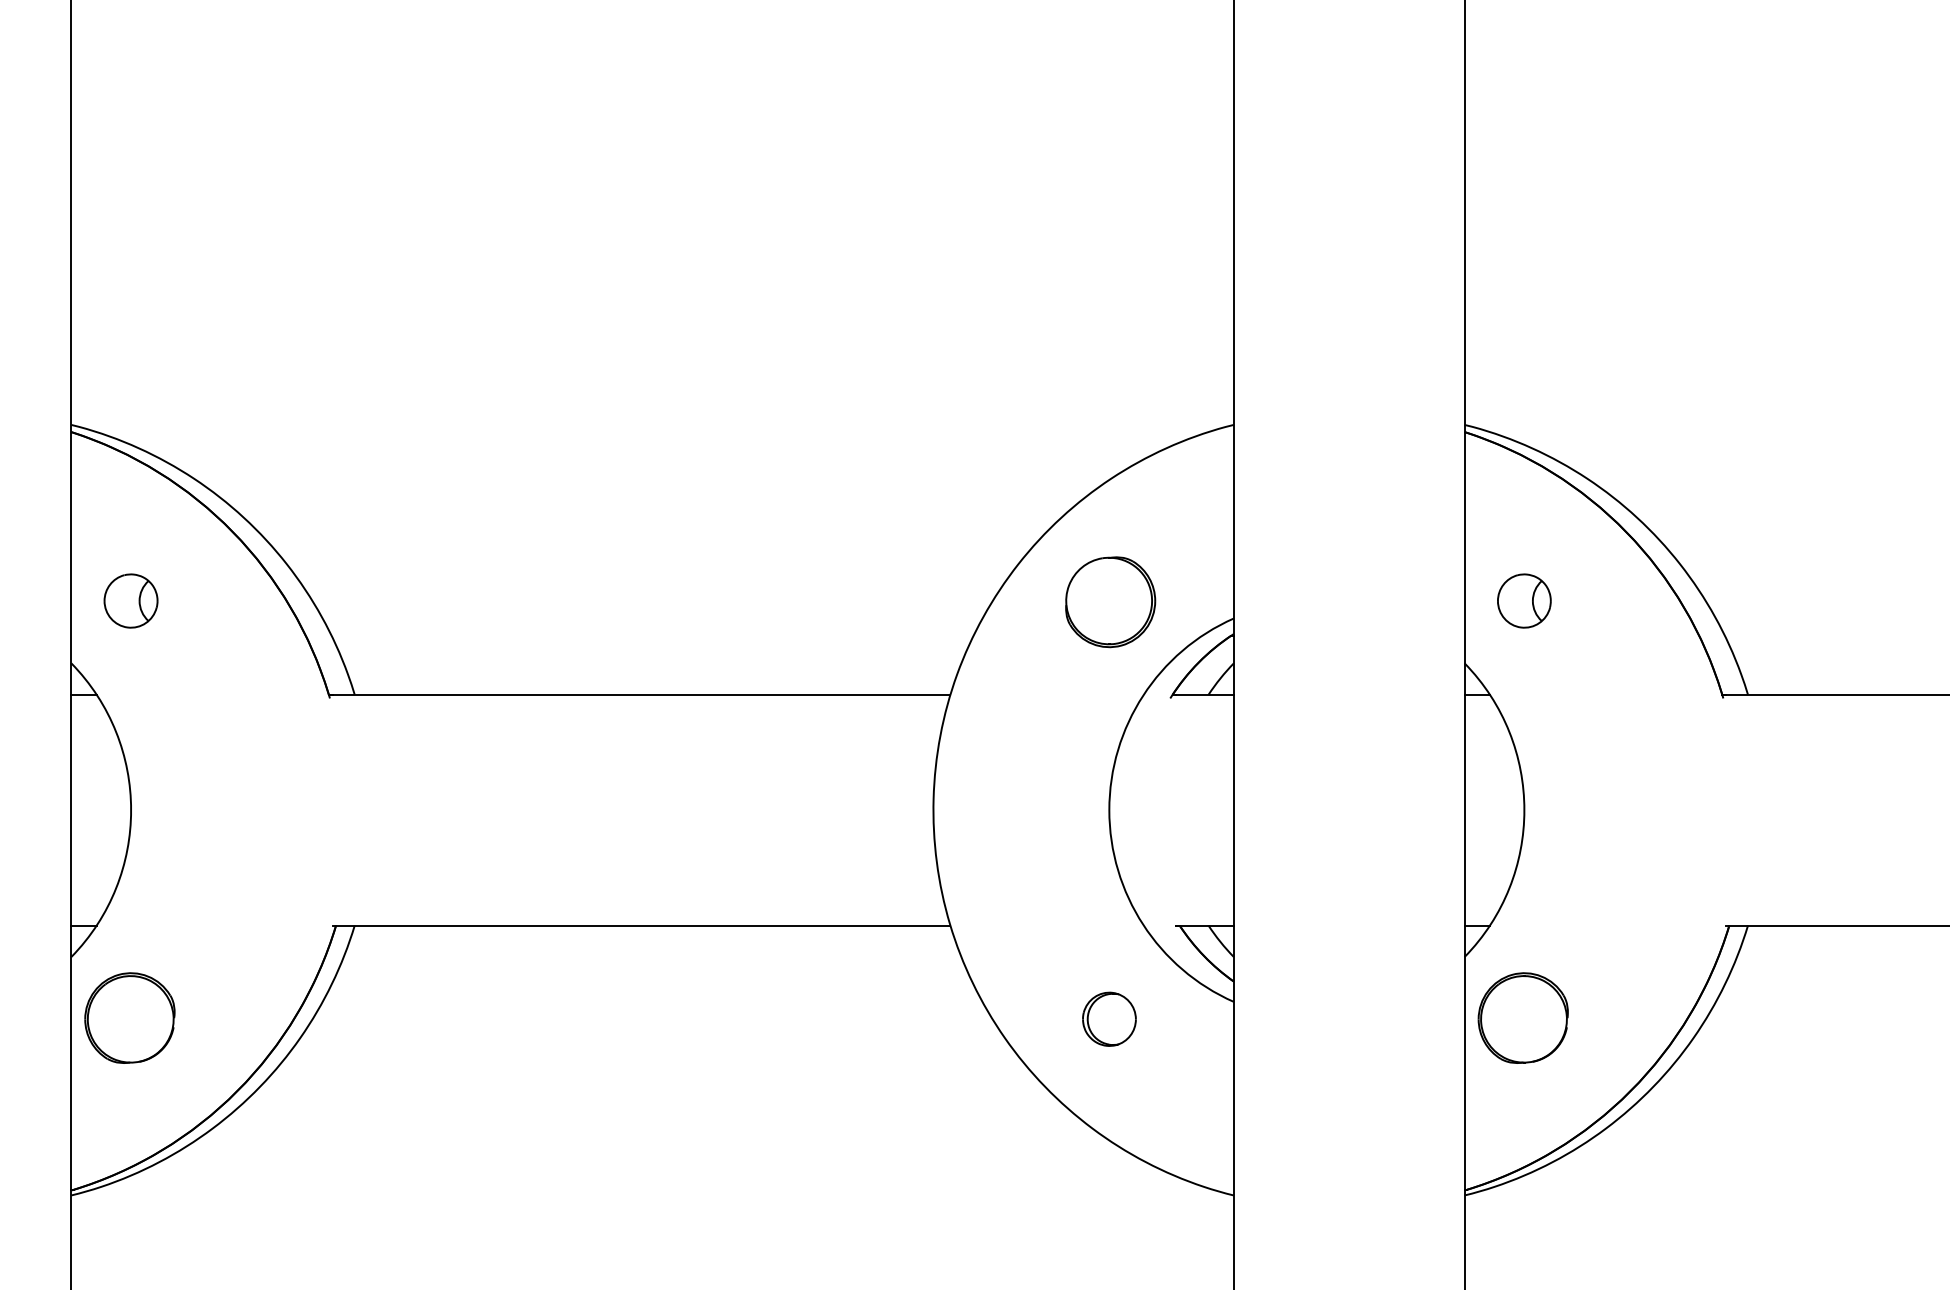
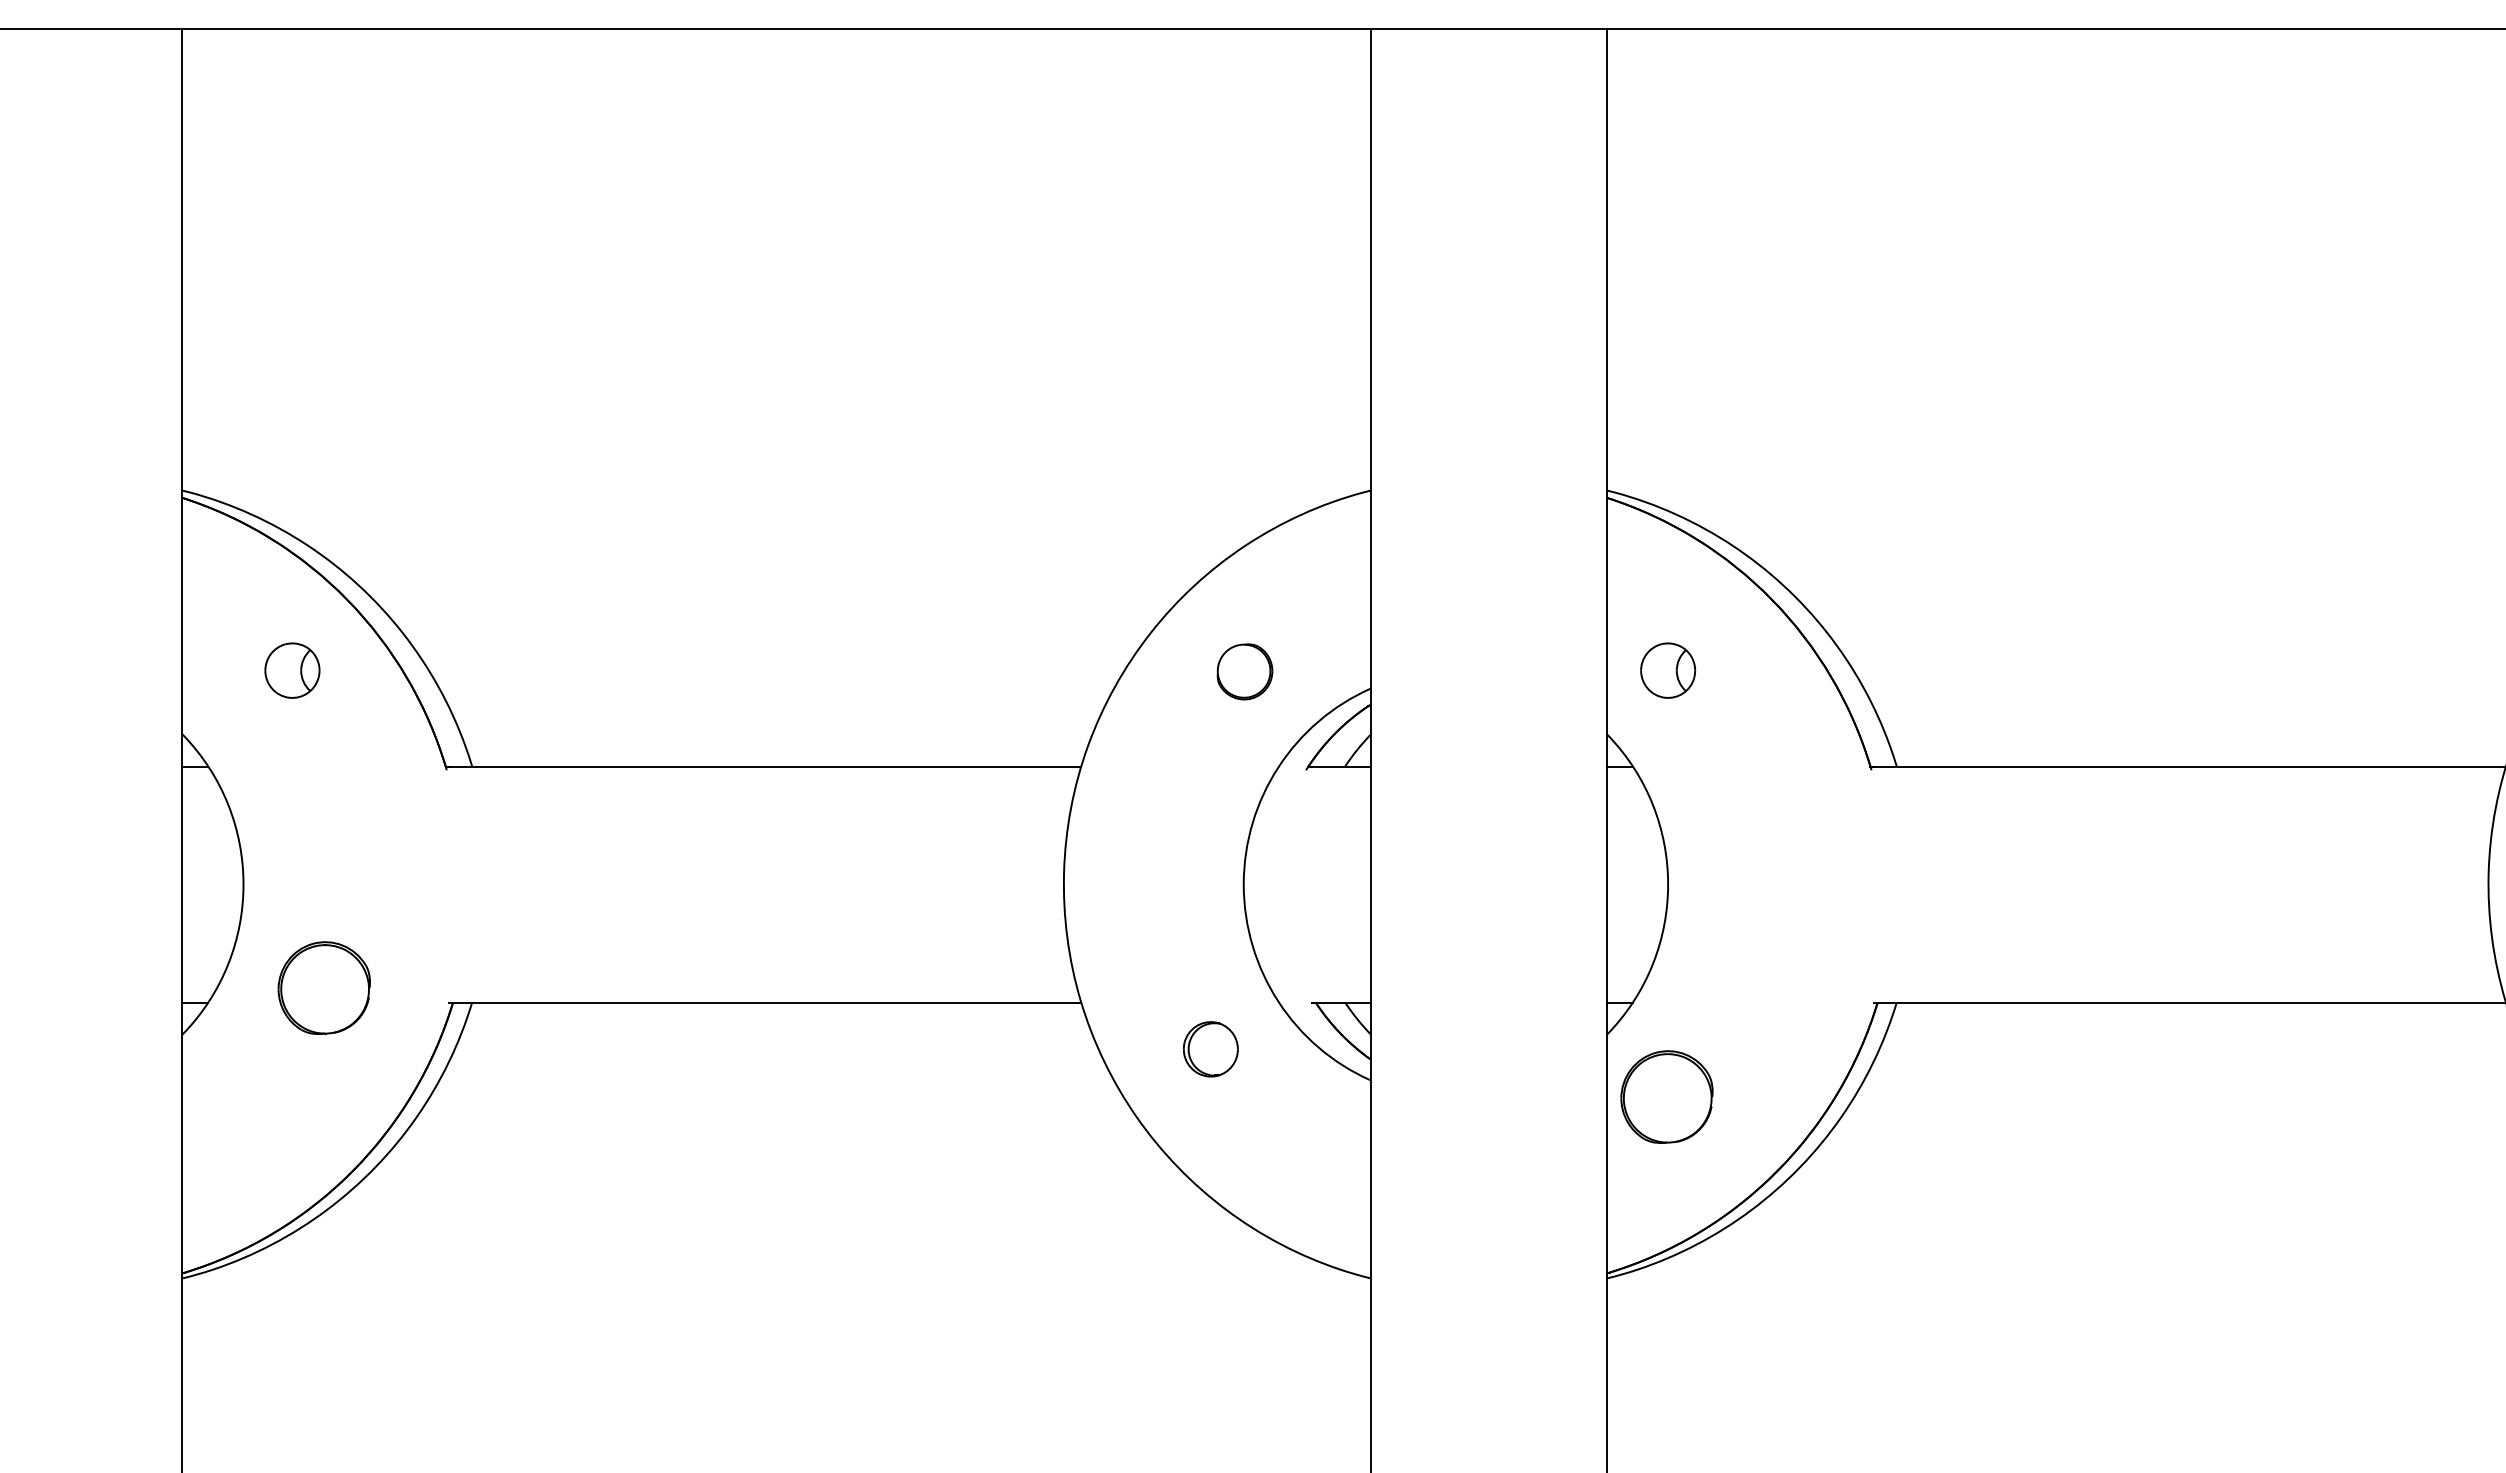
part: (131, 600) -> (292, 670), moved
part: (1110, 601) -> (1244, 671), size x0.6
part: (129, 1017) -> (323, 987), moved
part: (1109, 1019) -> (1210, 1049), moved

